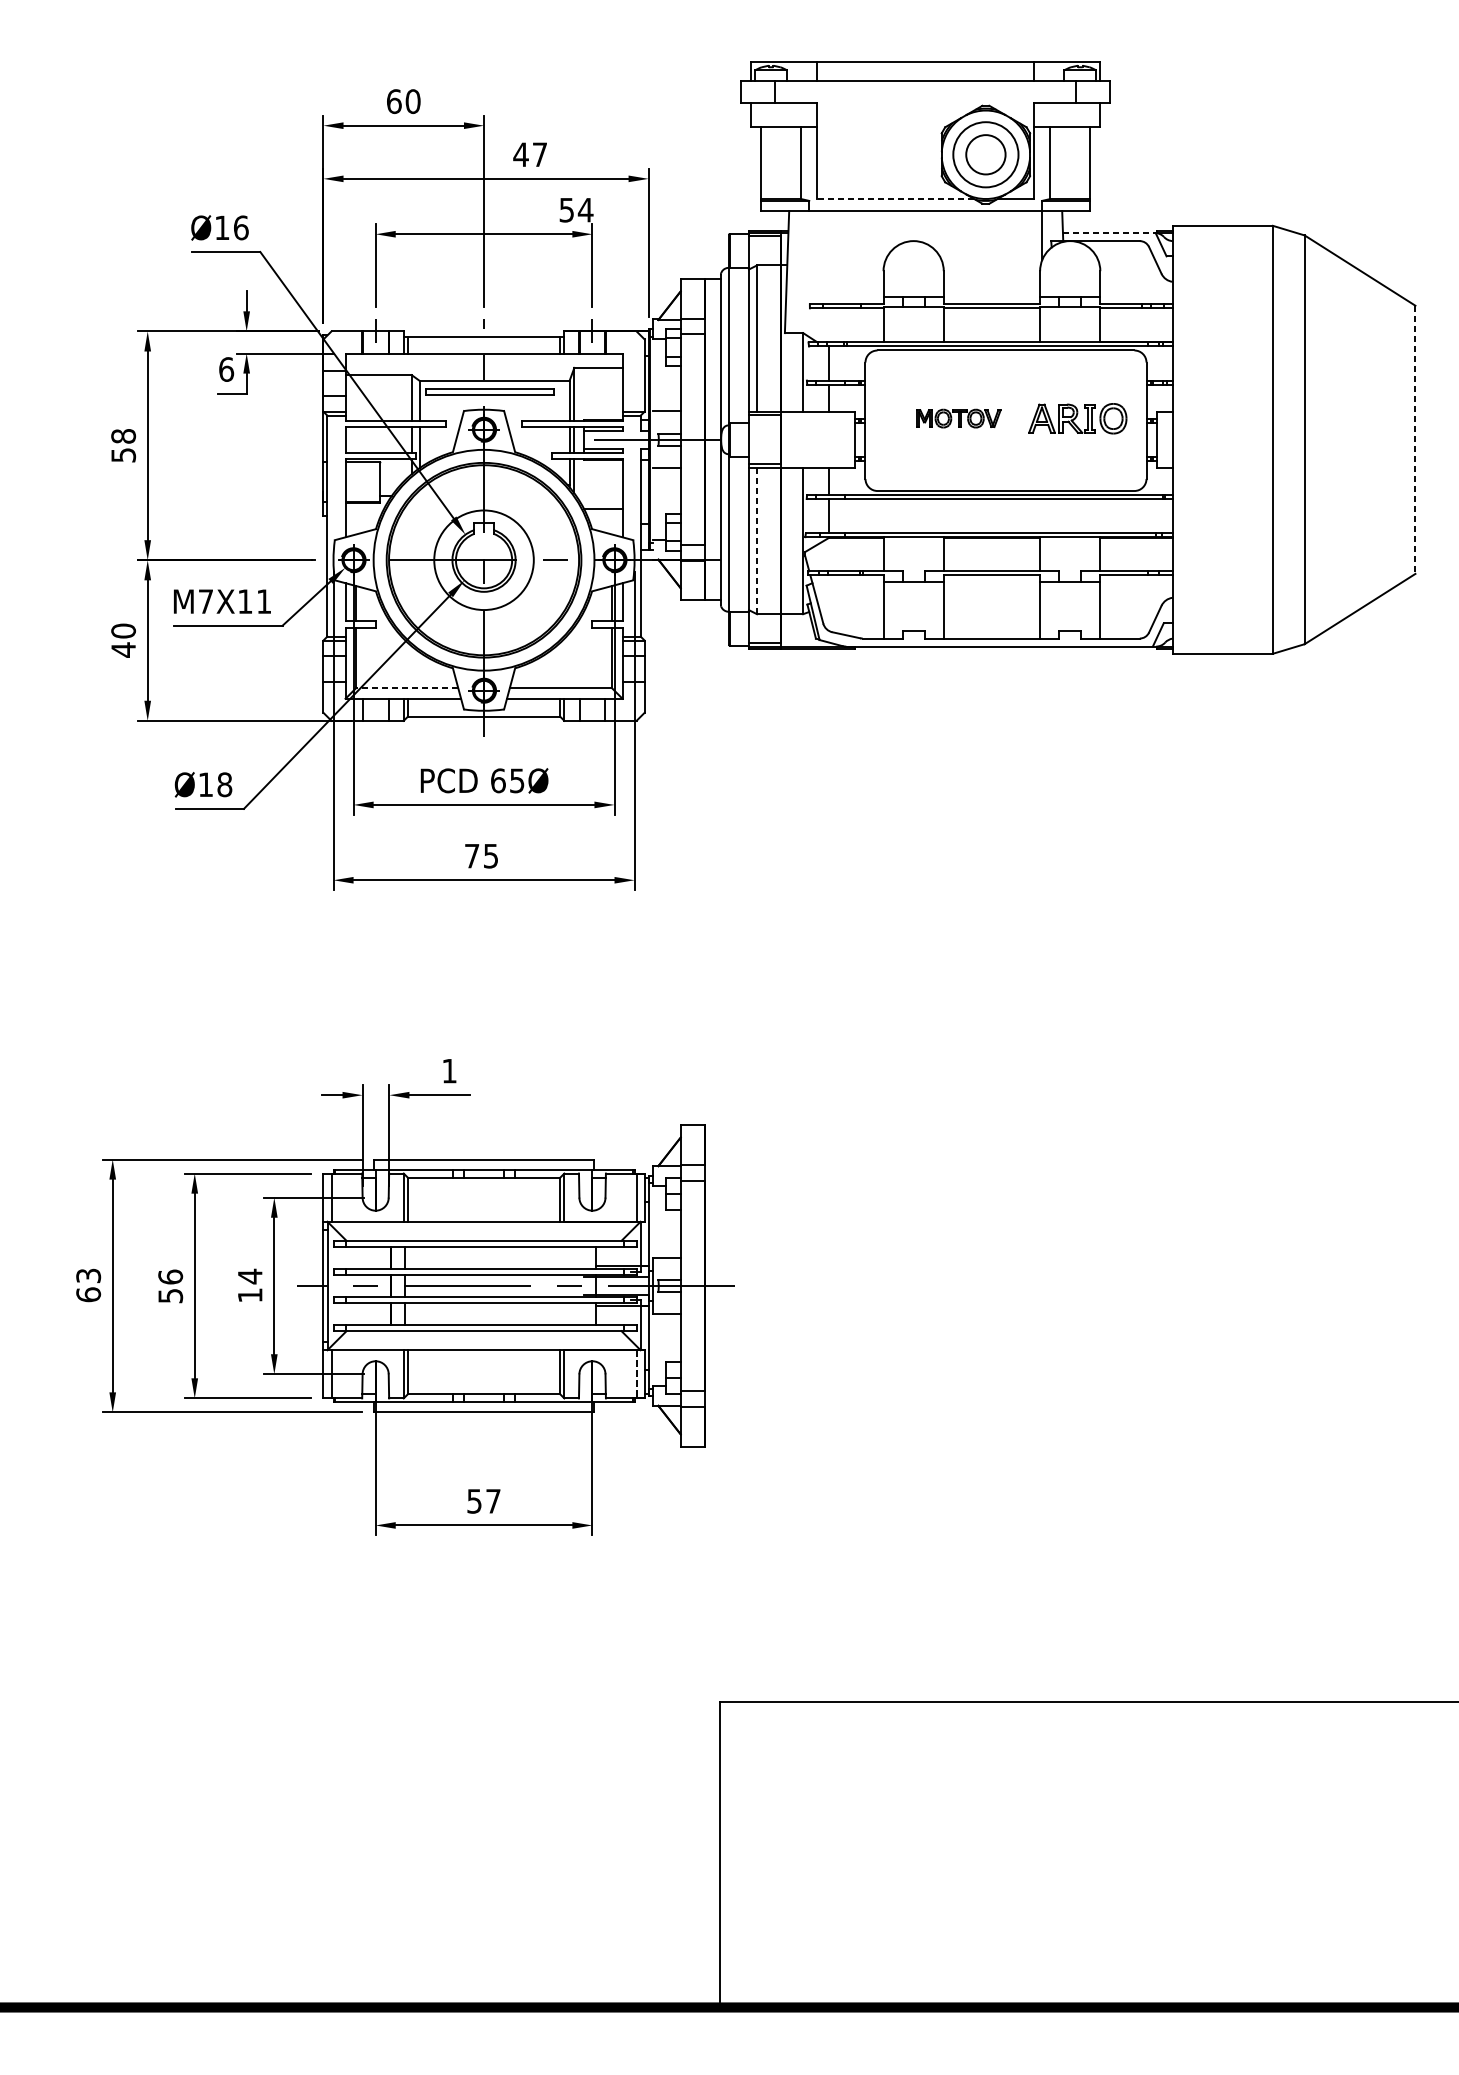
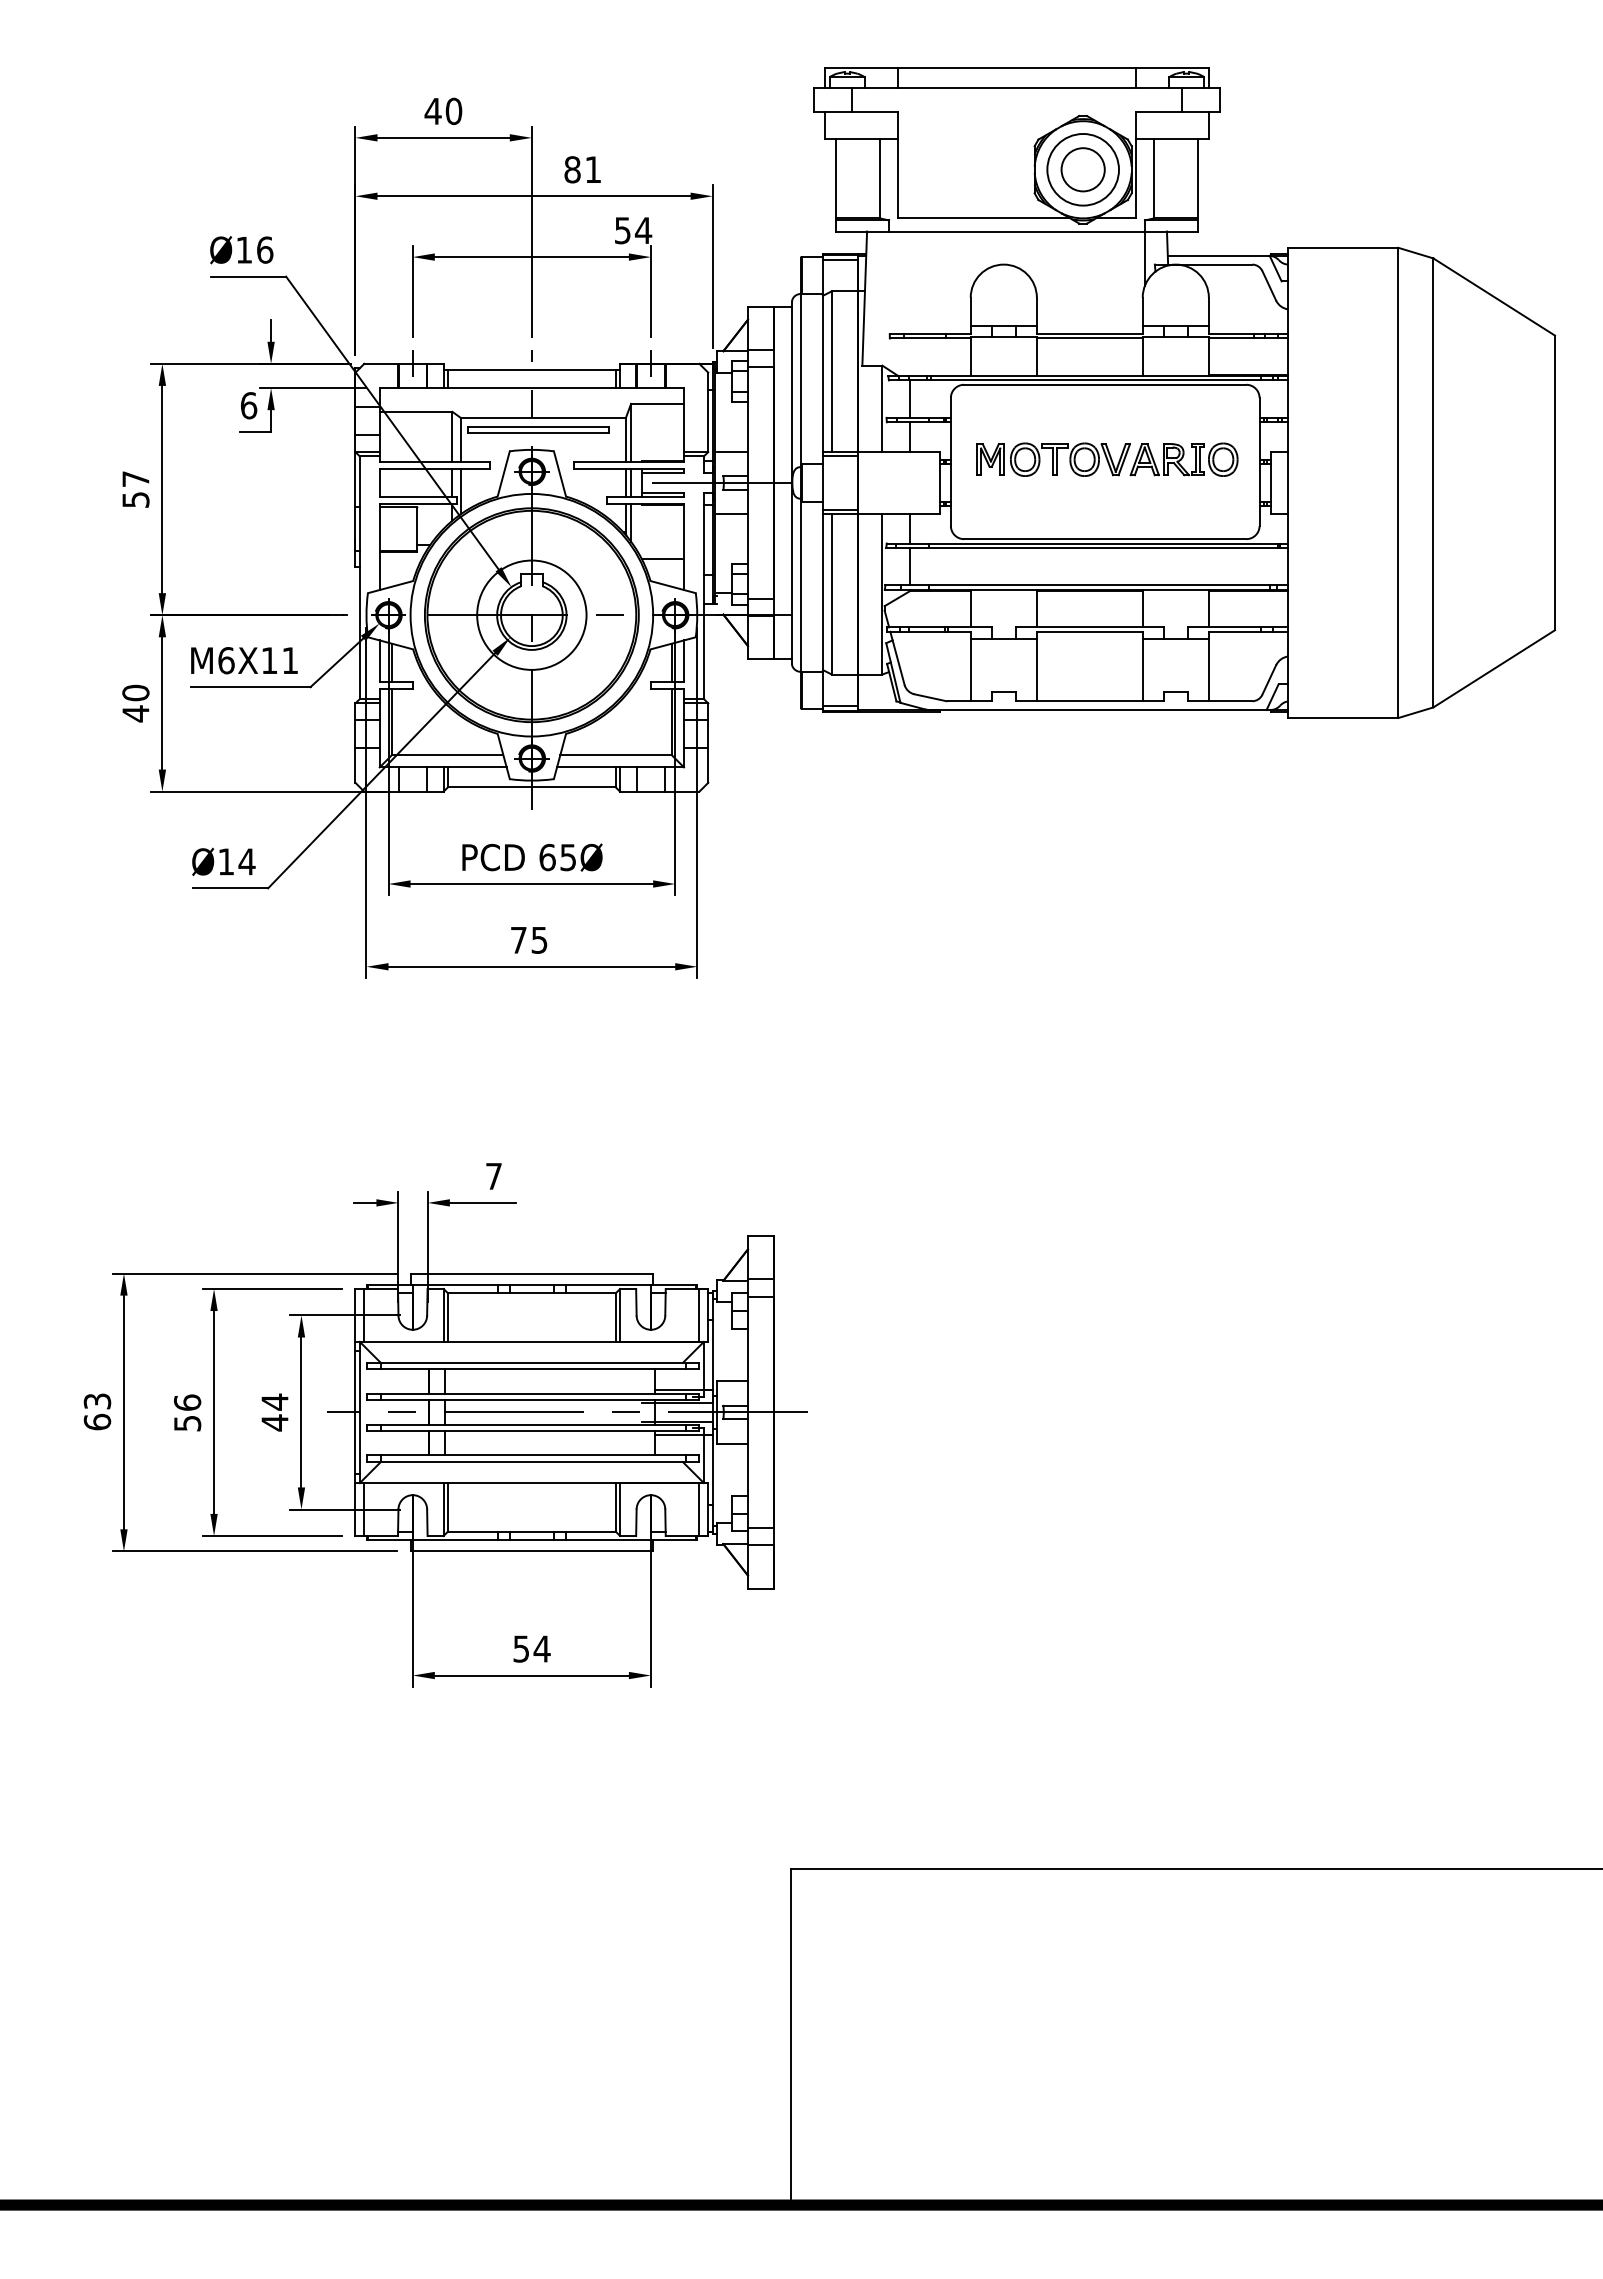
text: (393, 101) -> (432, 111), 60 -> 40
text: (529, 154) -> (581, 169), 47 -> 81
line: (895, 199) -> (983, 218), dashed -> solid
line: (1109, 232) -> (1218, 255), dashed -> solid
part: (958, 418) -> (1053, 459), size x1.67
text: (123, 436) -> (135, 479), 58 -> 57
line: (1415, 440) -> (1555, 483), dashed -> solid
line: (756, 540) -> (831, 593), dashed -> solid
text: (206, 601) -> (226, 660), M7X11 -> M6X11
line: (407, 687) -> (447, 755), dashed -> solid
text: (224, 784) -> (246, 861), Ø18 -> Ø14
text: (449, 1071) -> (493, 1176), 1 -> 7
text: (249, 1295) -> (274, 1422), 14 -> 44
line: (636, 1375) -> (699, 1510), dashed -> solid
text: (492, 1500) -> (541, 1648), 57 -> 54

